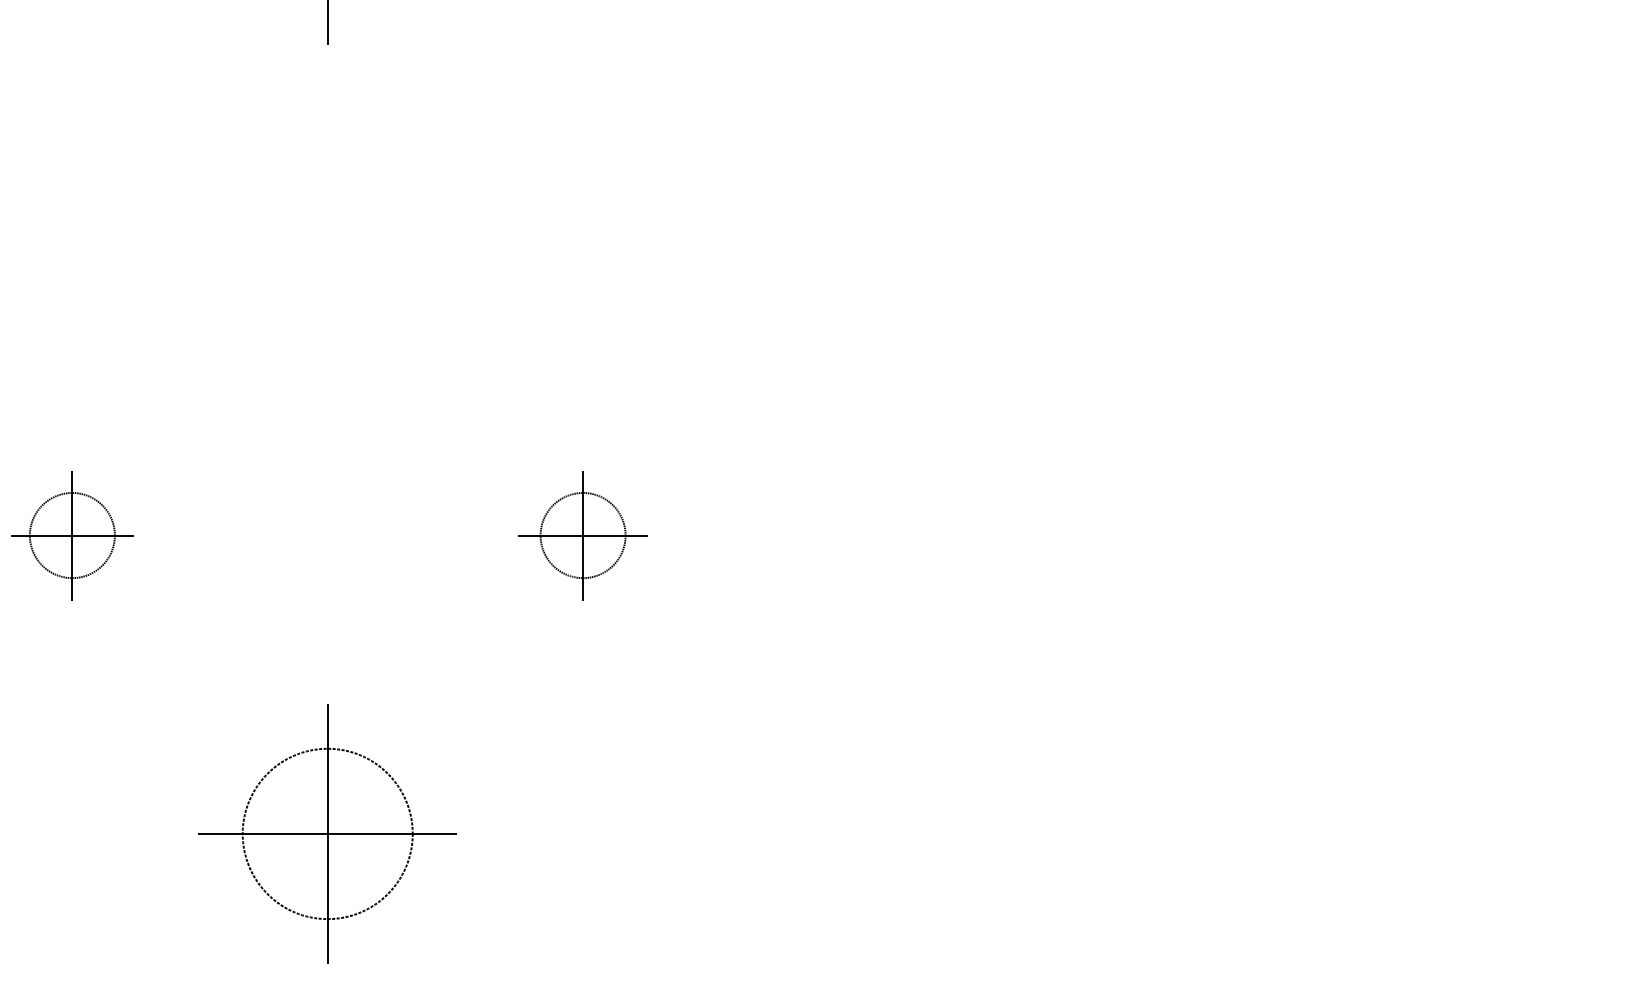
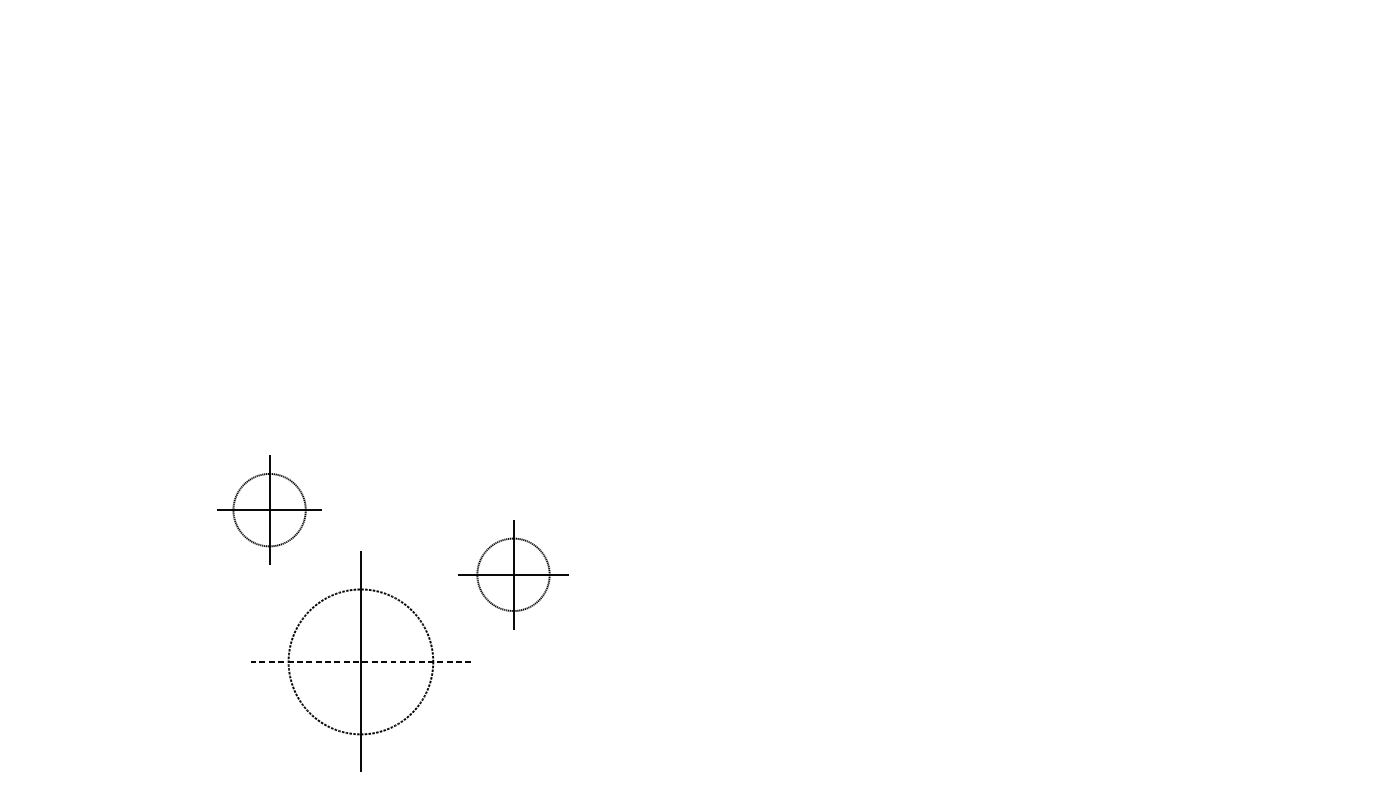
part: (72, 535) -> (269, 510), moved
part: (582, 535) -> (513, 574), moved
line: (327, 833) -> (360, 661), solid -> dashed

